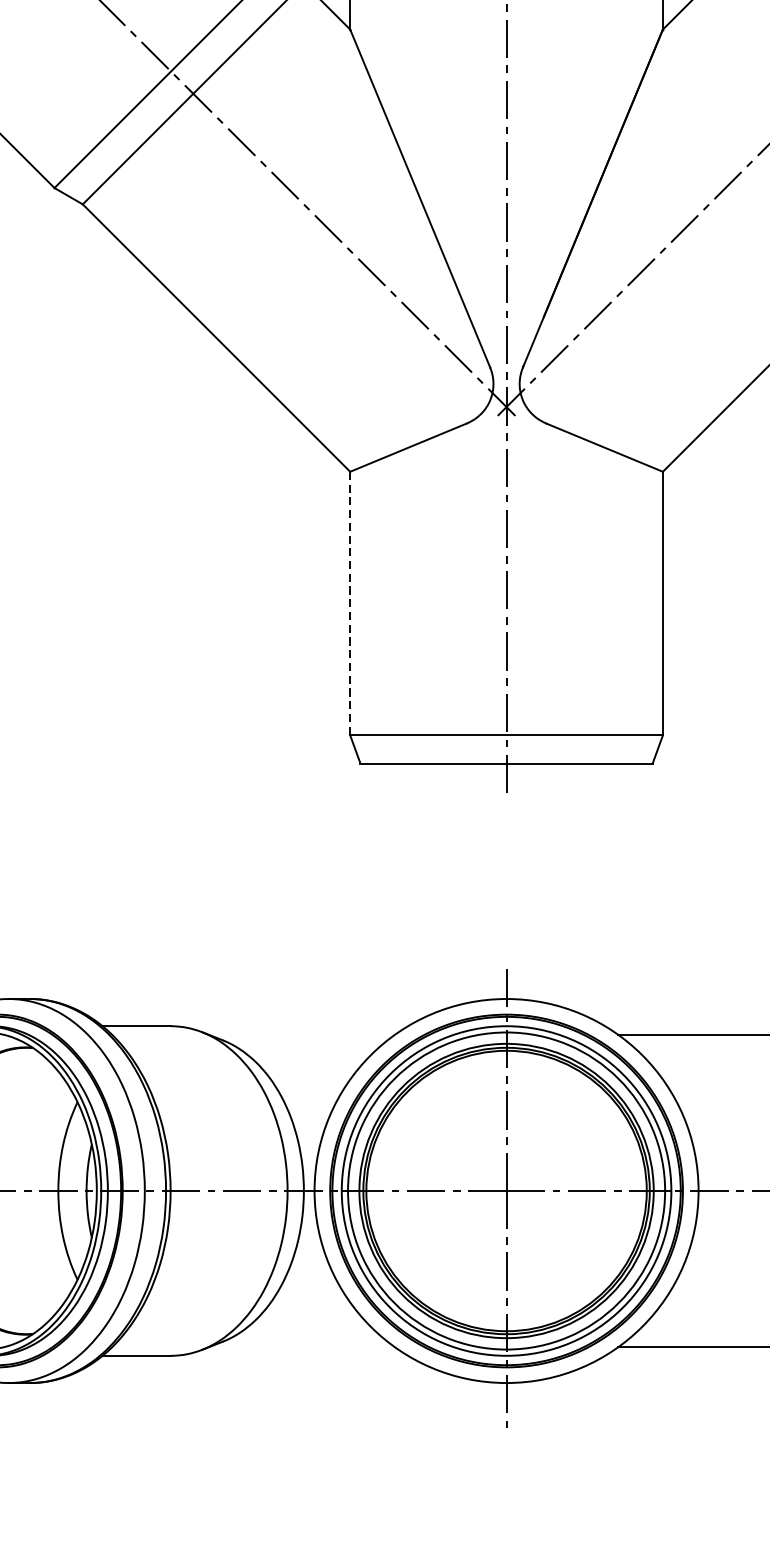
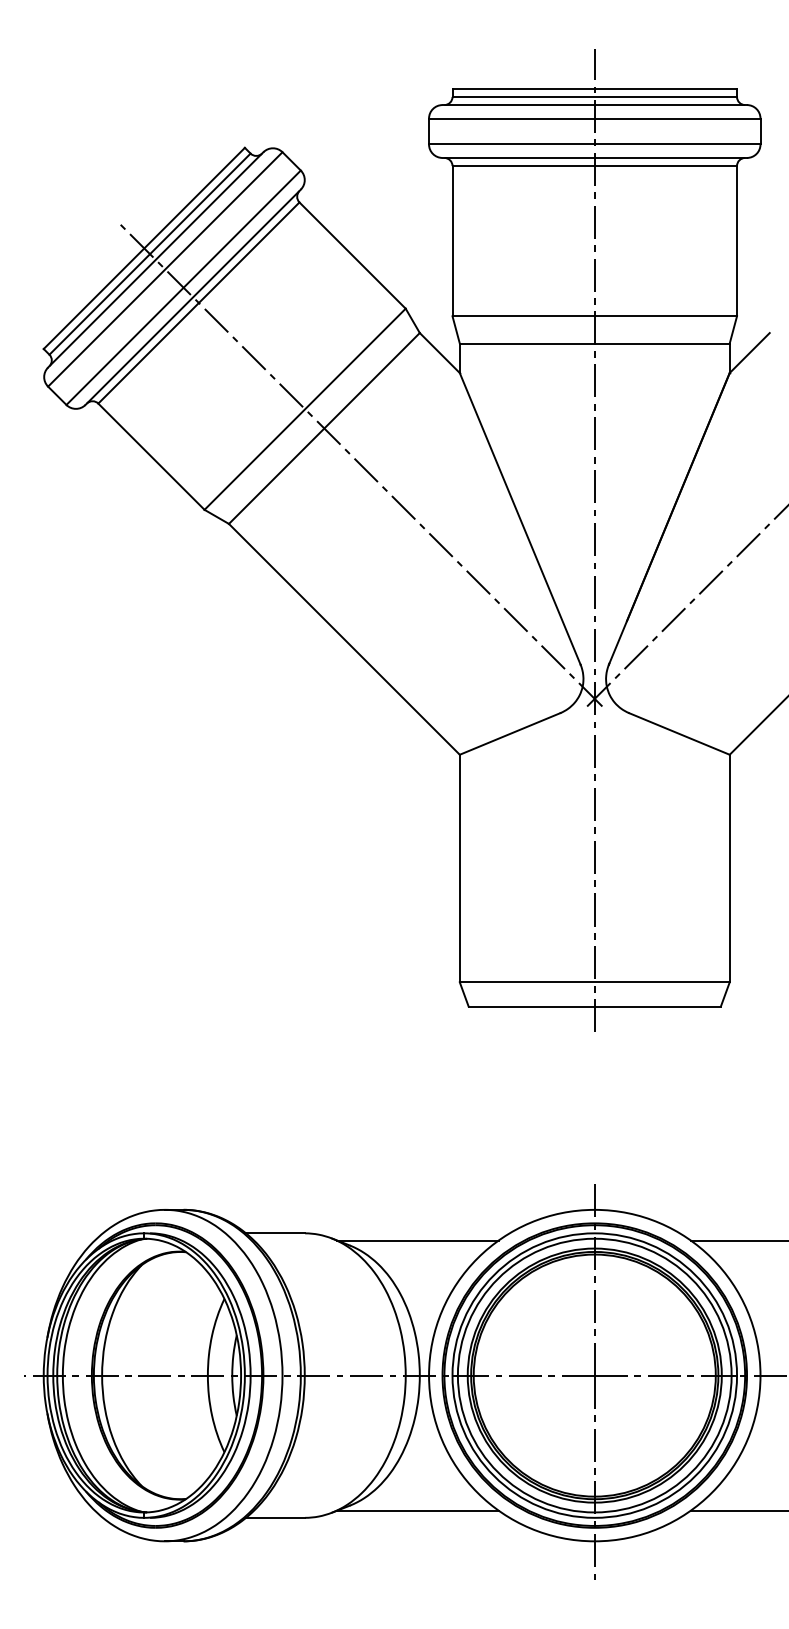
line: (349, 603) -> (459, 868), dashed -> solid
line: (301, 1034) -> (417, 1240), added
line: (301, 1347) -> (417, 1510), added

